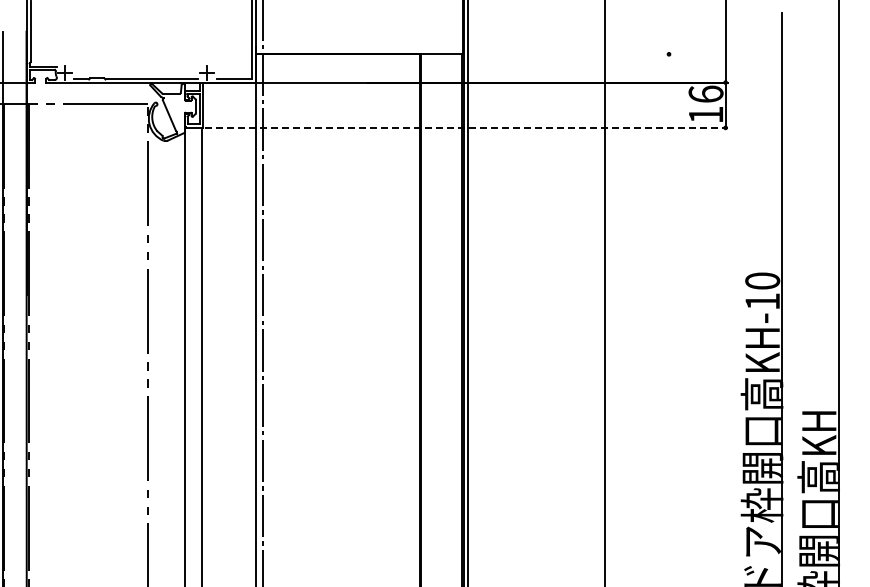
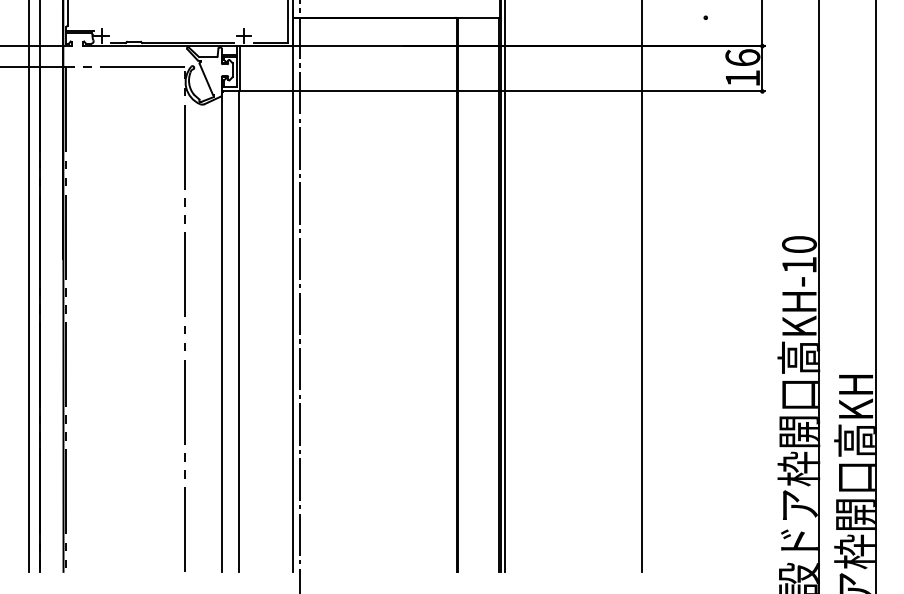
line: (466, 127) -> (503, 91), dashed -> solid

